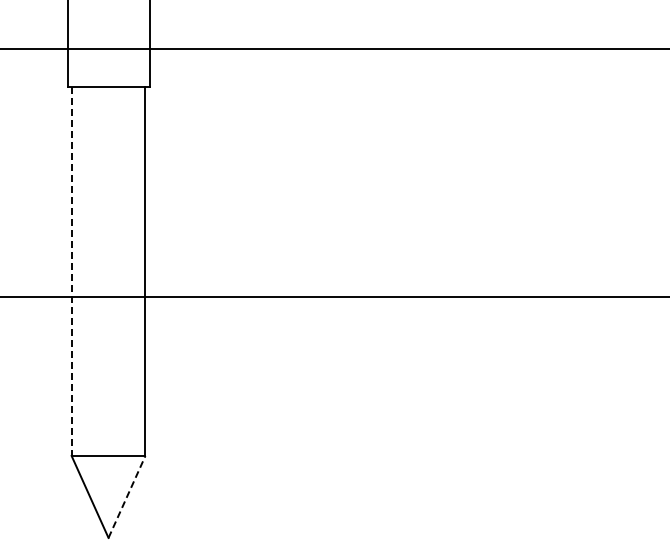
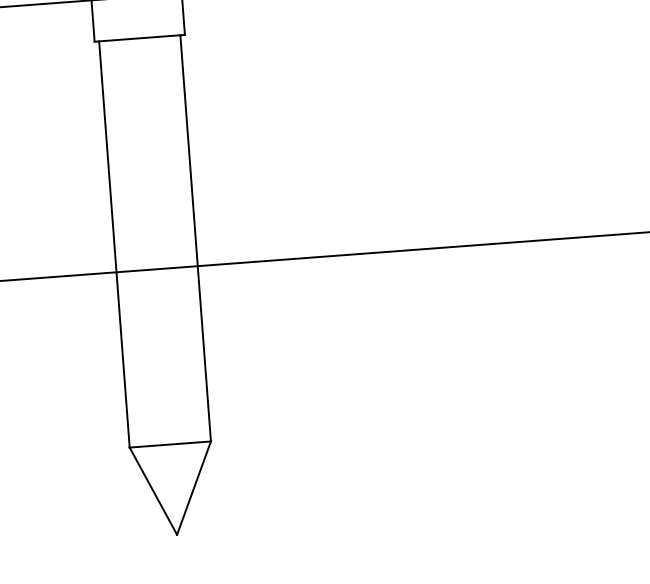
line: (71, 271) -> (114, 244), dashed -> solid
line: (127, 496) -> (194, 487), dashed -> solid

